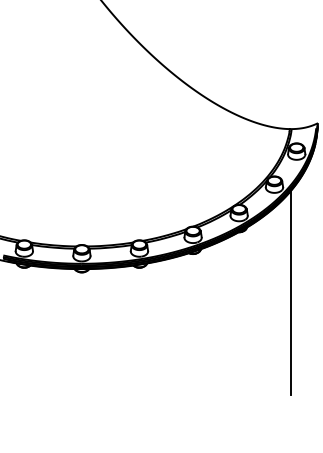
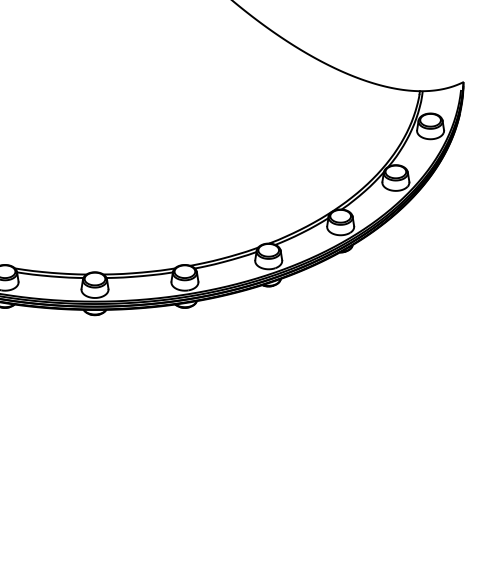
line: (290, 292) -> (420, 346), removed

